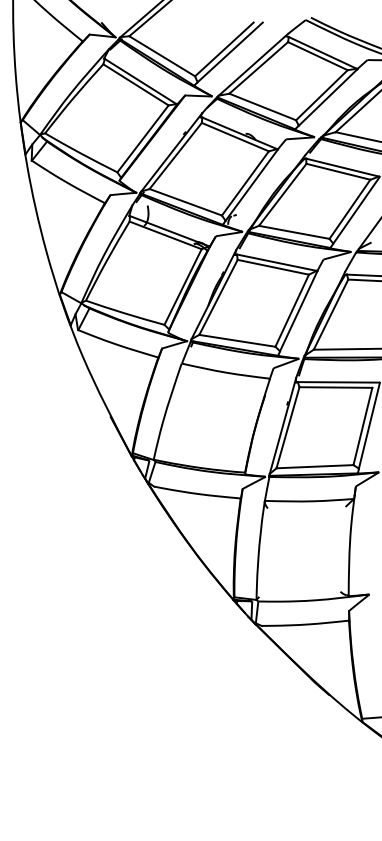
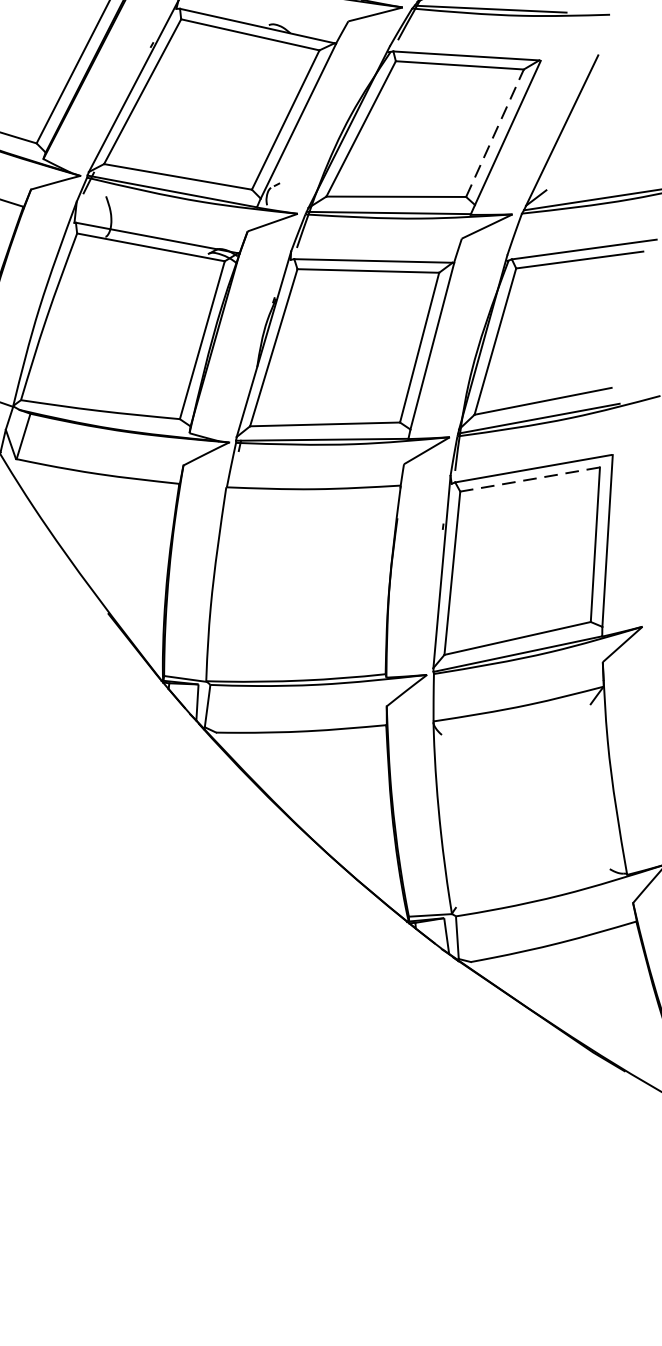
line: (349, 209) -> (494, 133), solid -> dashed
line: (335, 387) -> (529, 479), solid -> dashed

